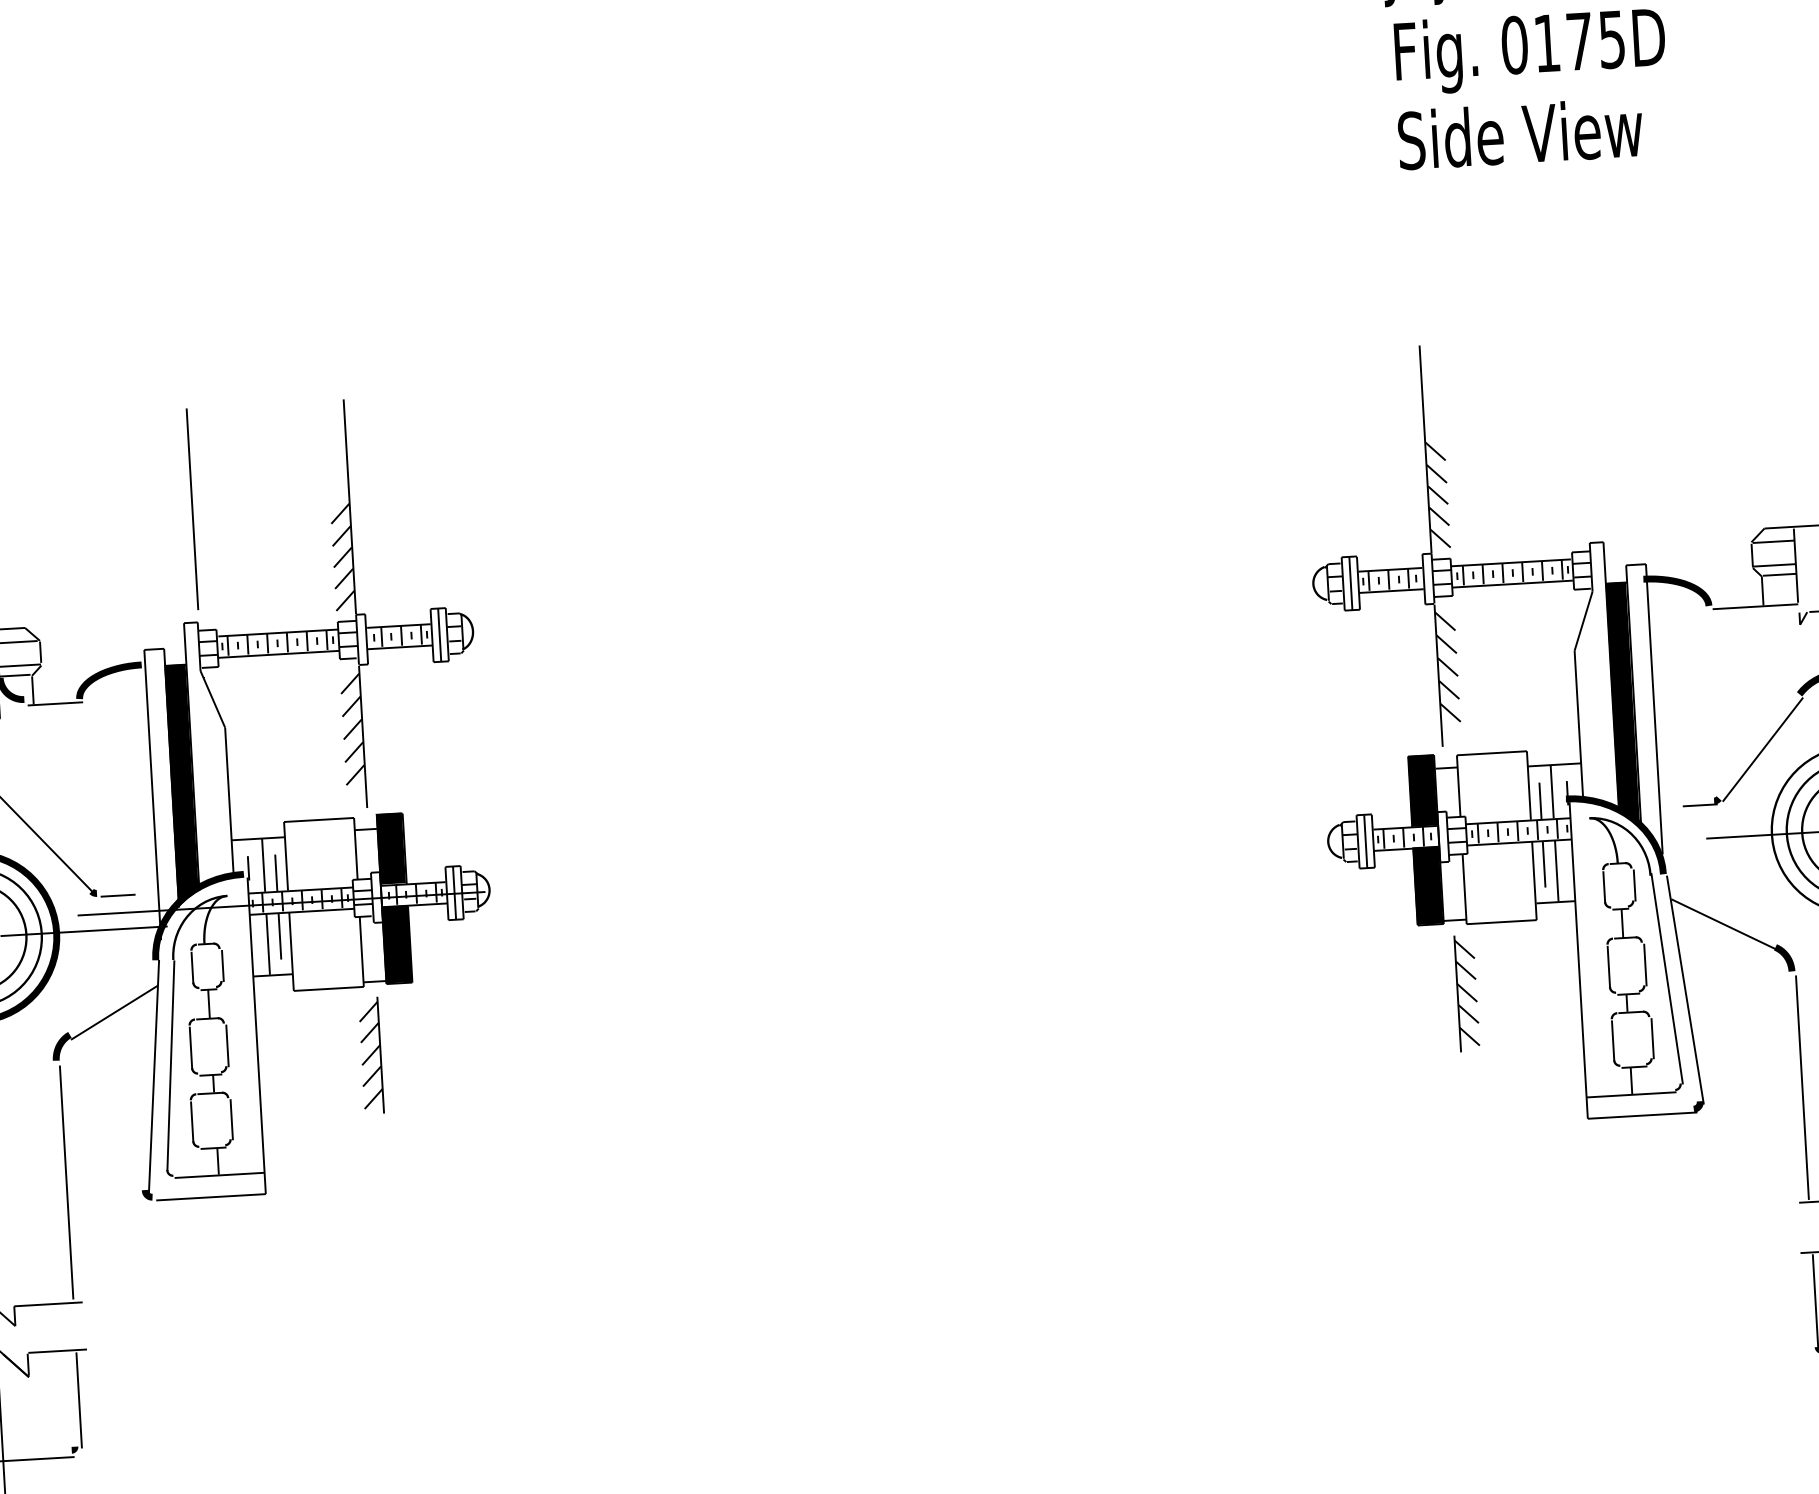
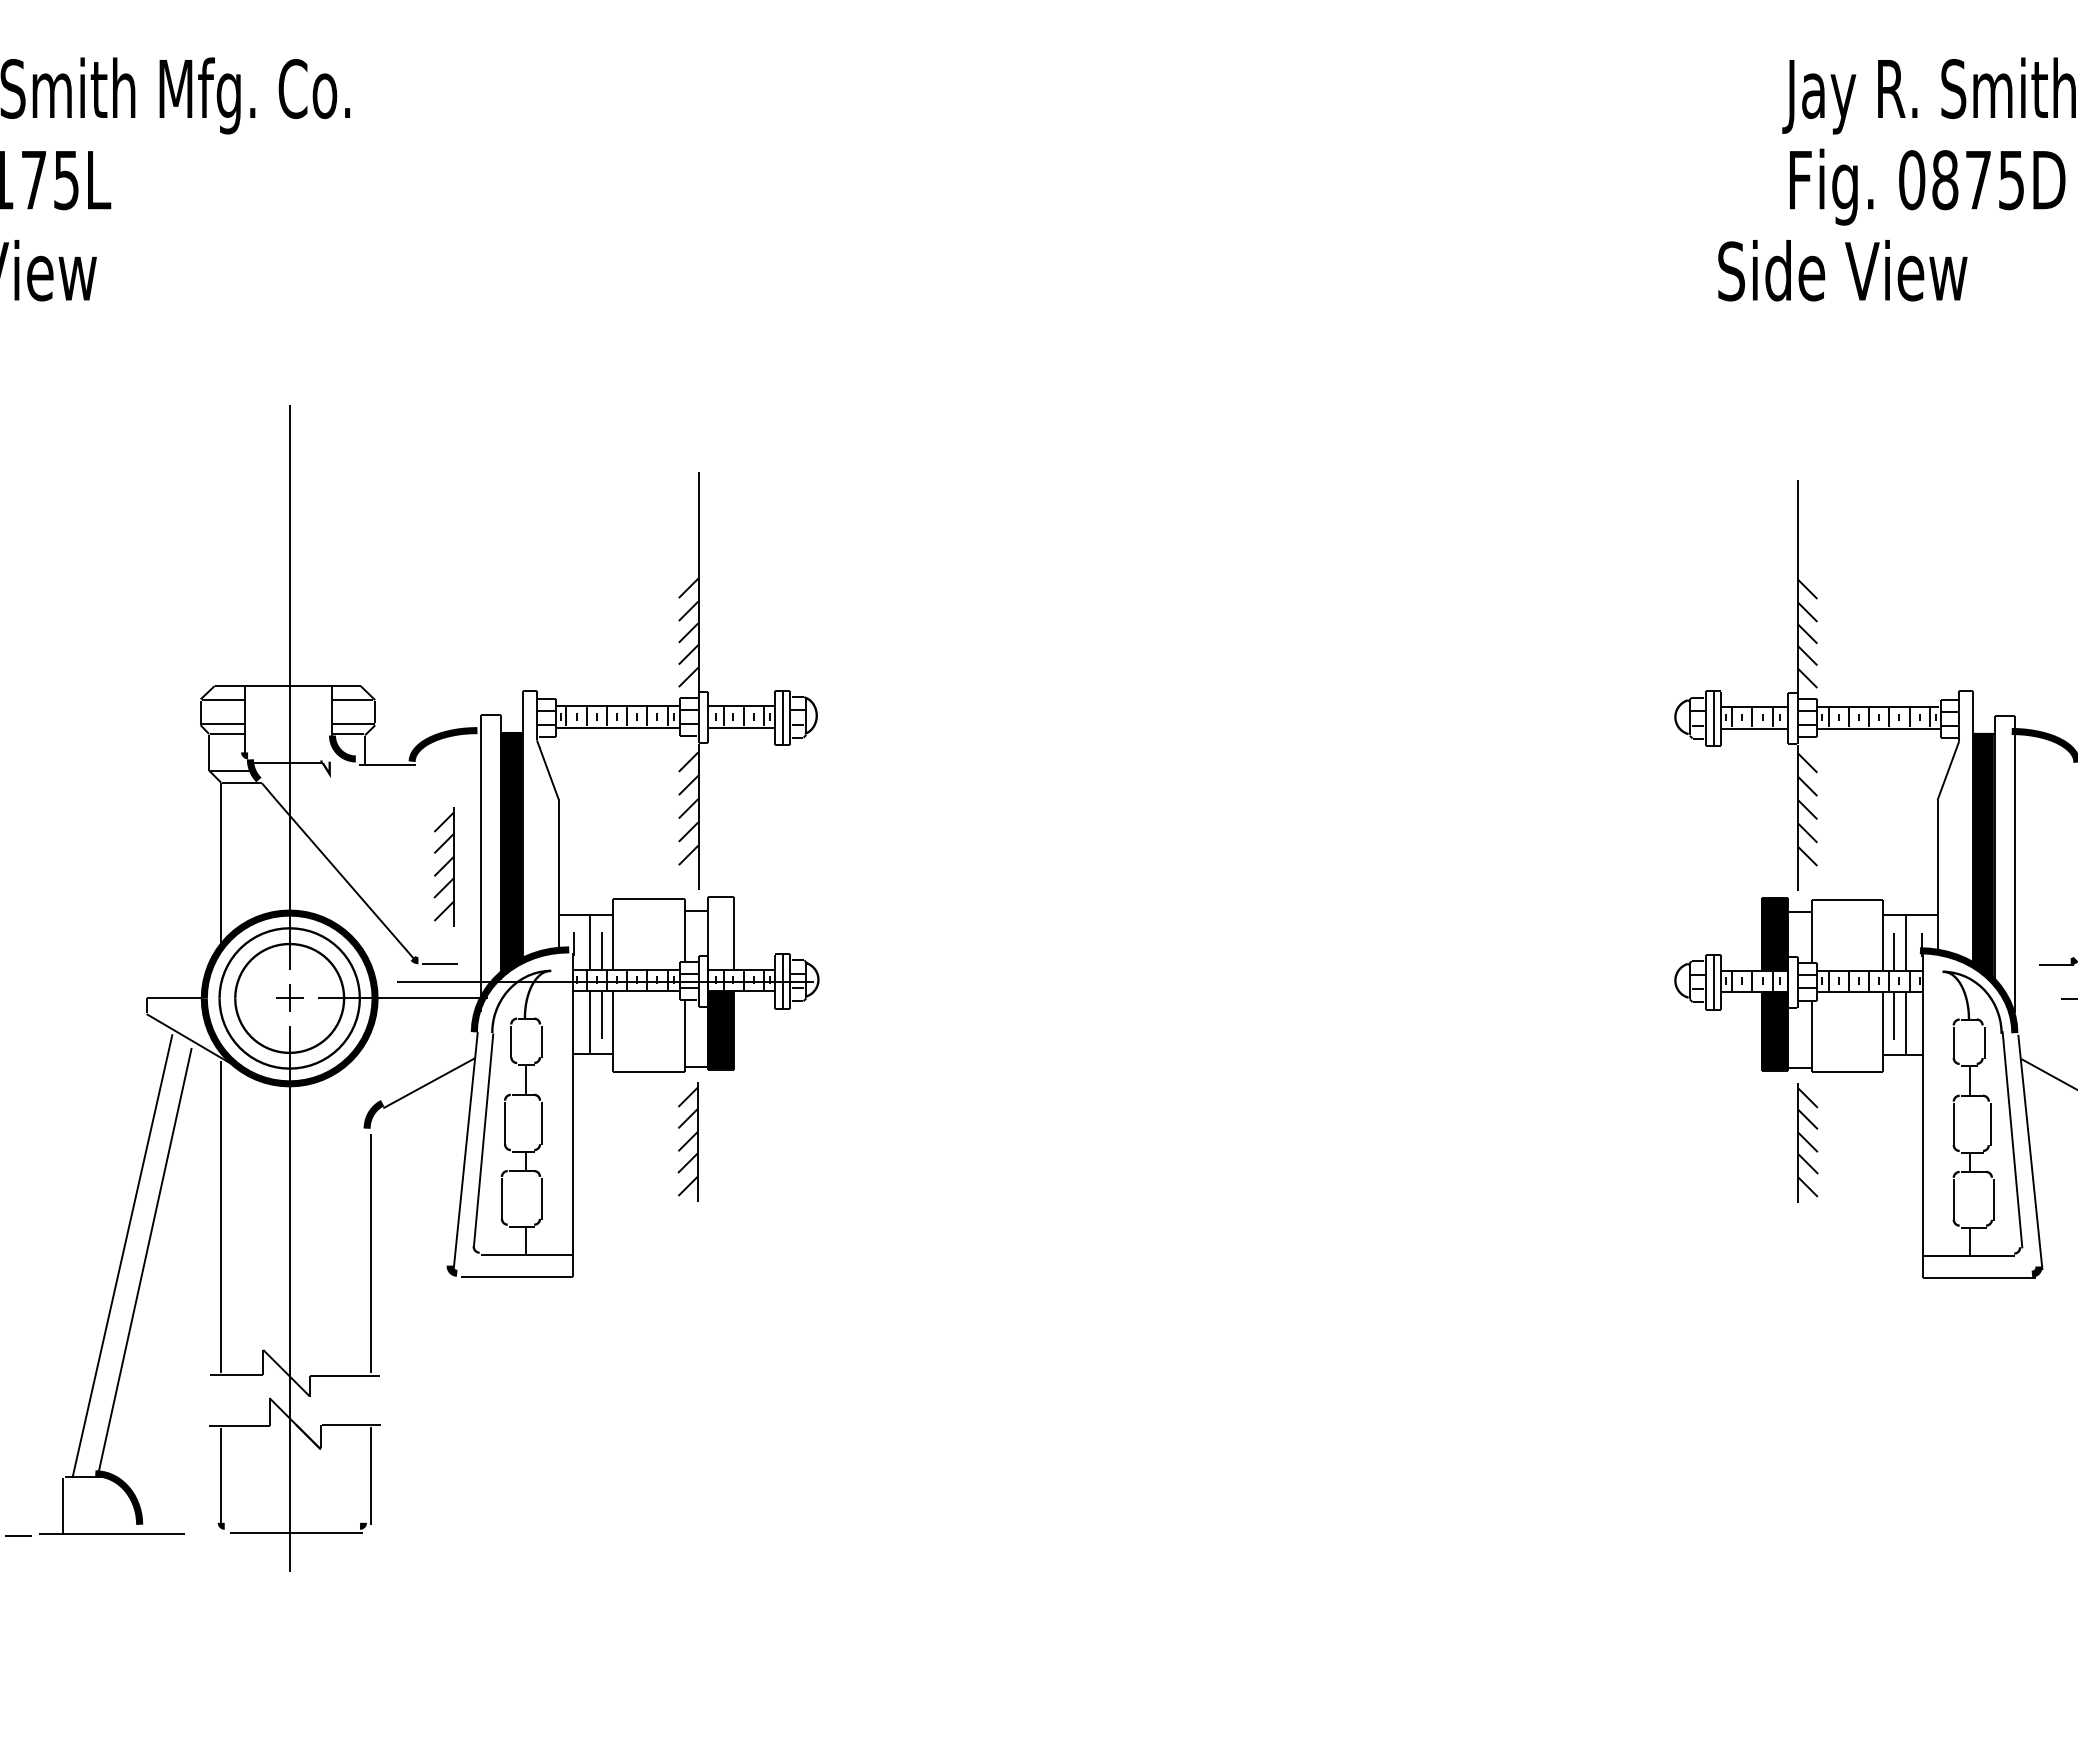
text: (1547, 43) -> (1945, 180), 0175D -> 0875D
text: (1520, 133) -> (1842, 270), moved
line: (191, 508) -> (537, 574), removed
part: (116, 799) -> (443, 866), added
fill: (390, 848) -> (719, 932), removed

